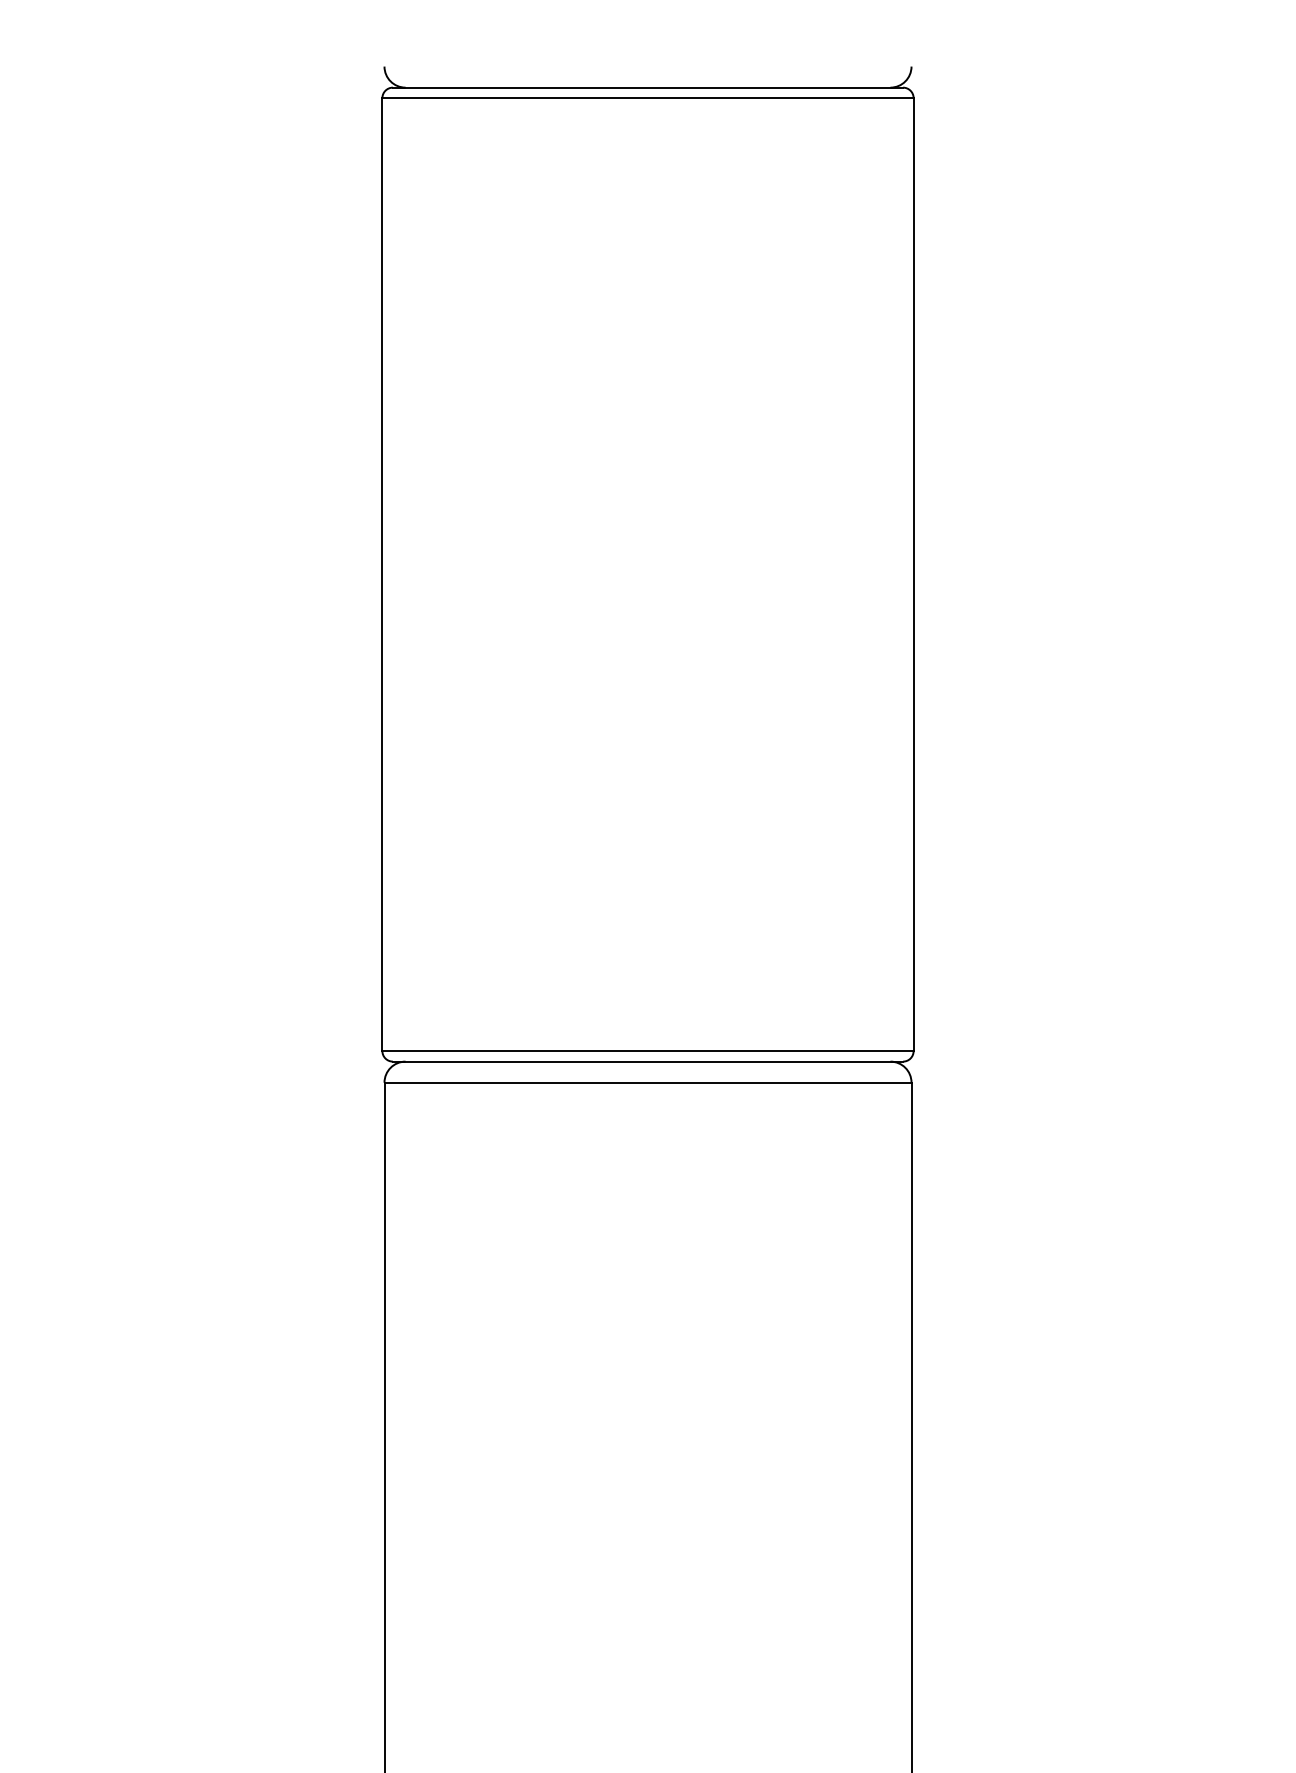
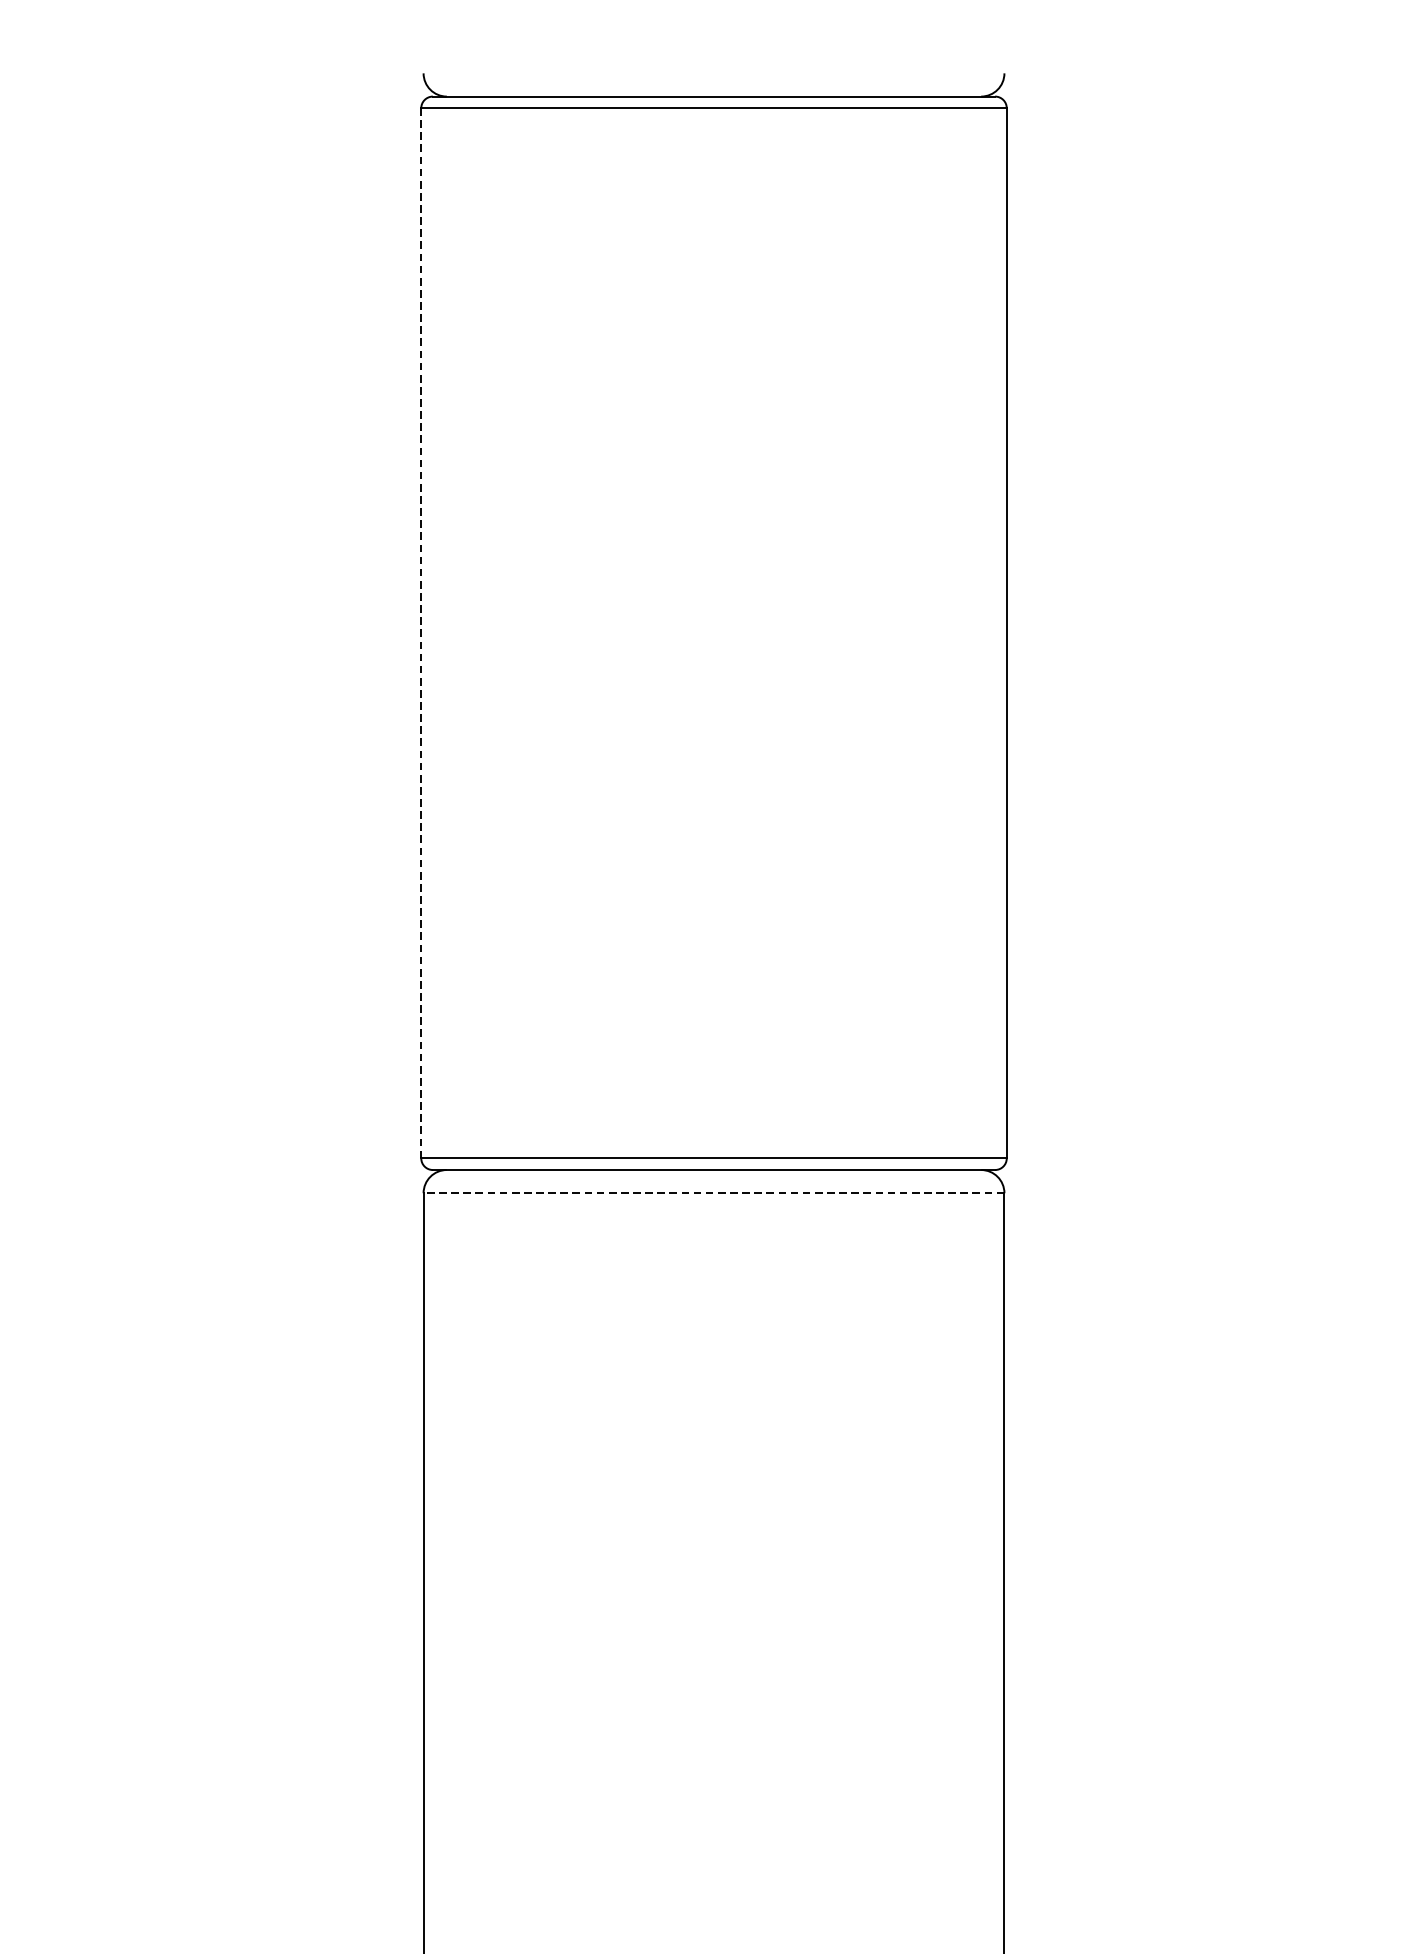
line: (382, 574) -> (421, 633), solid -> dashed
line: (648, 1082) -> (714, 1193), solid -> dashed

